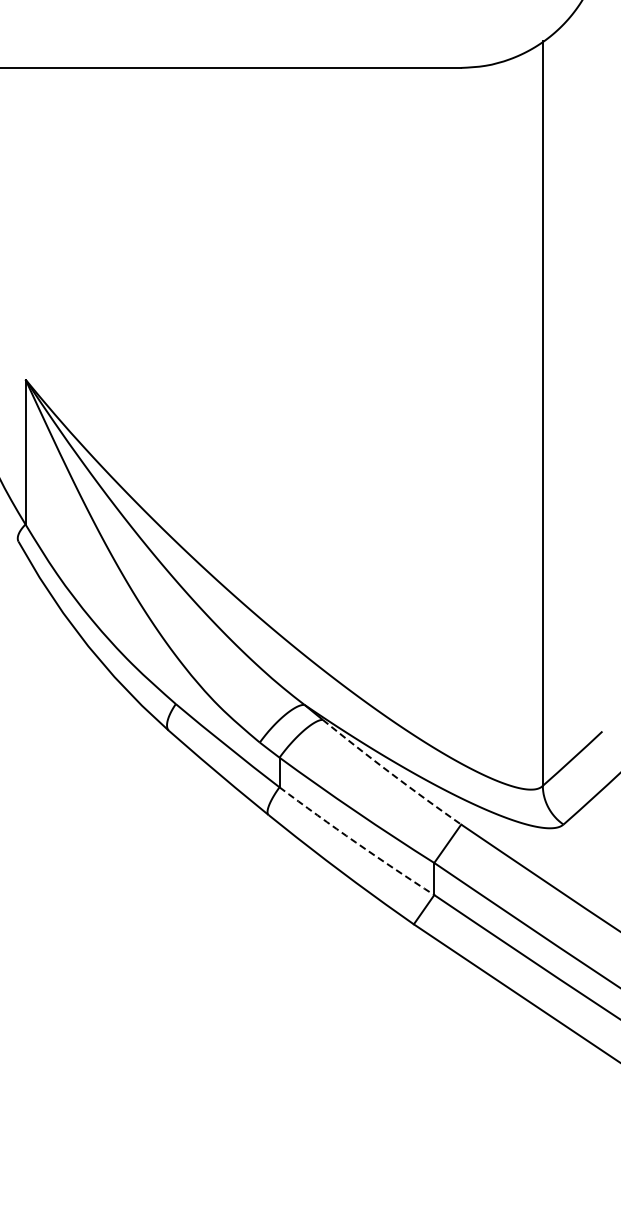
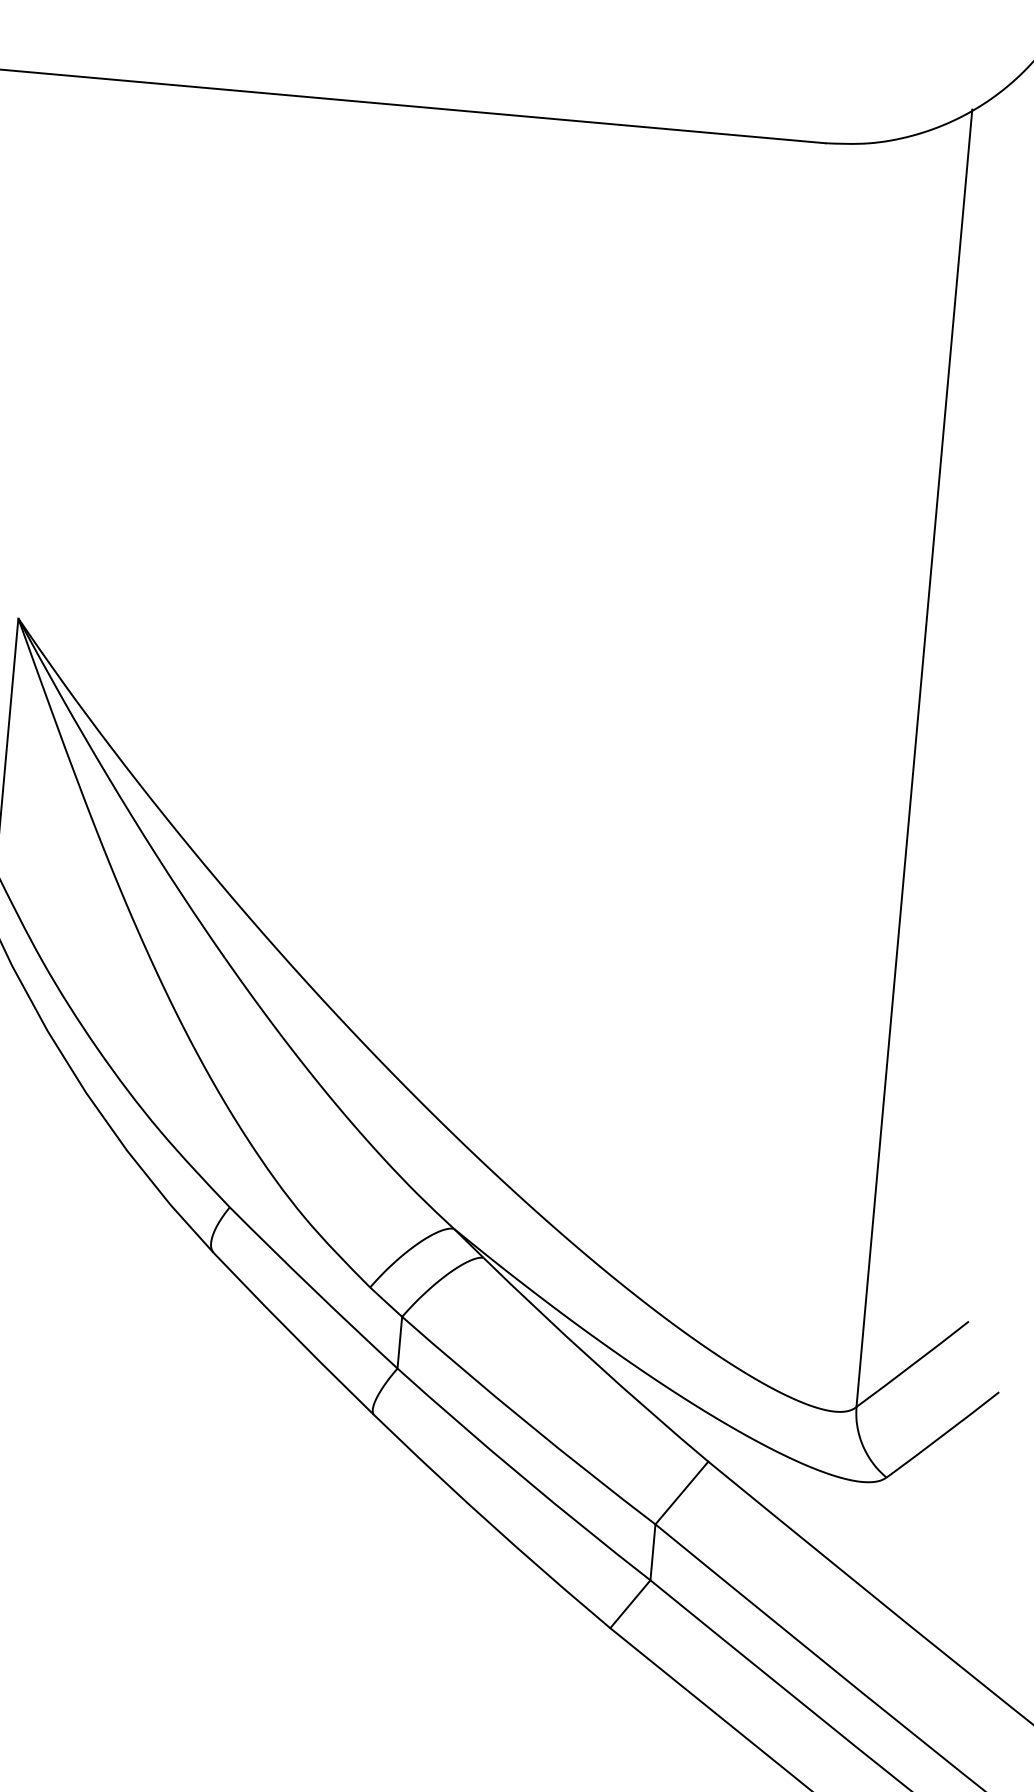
arc: (391, 773) -> (594, 1361), dashed -> solid
arc: (355, 842) -> (521, 1476), dashed -> solid

